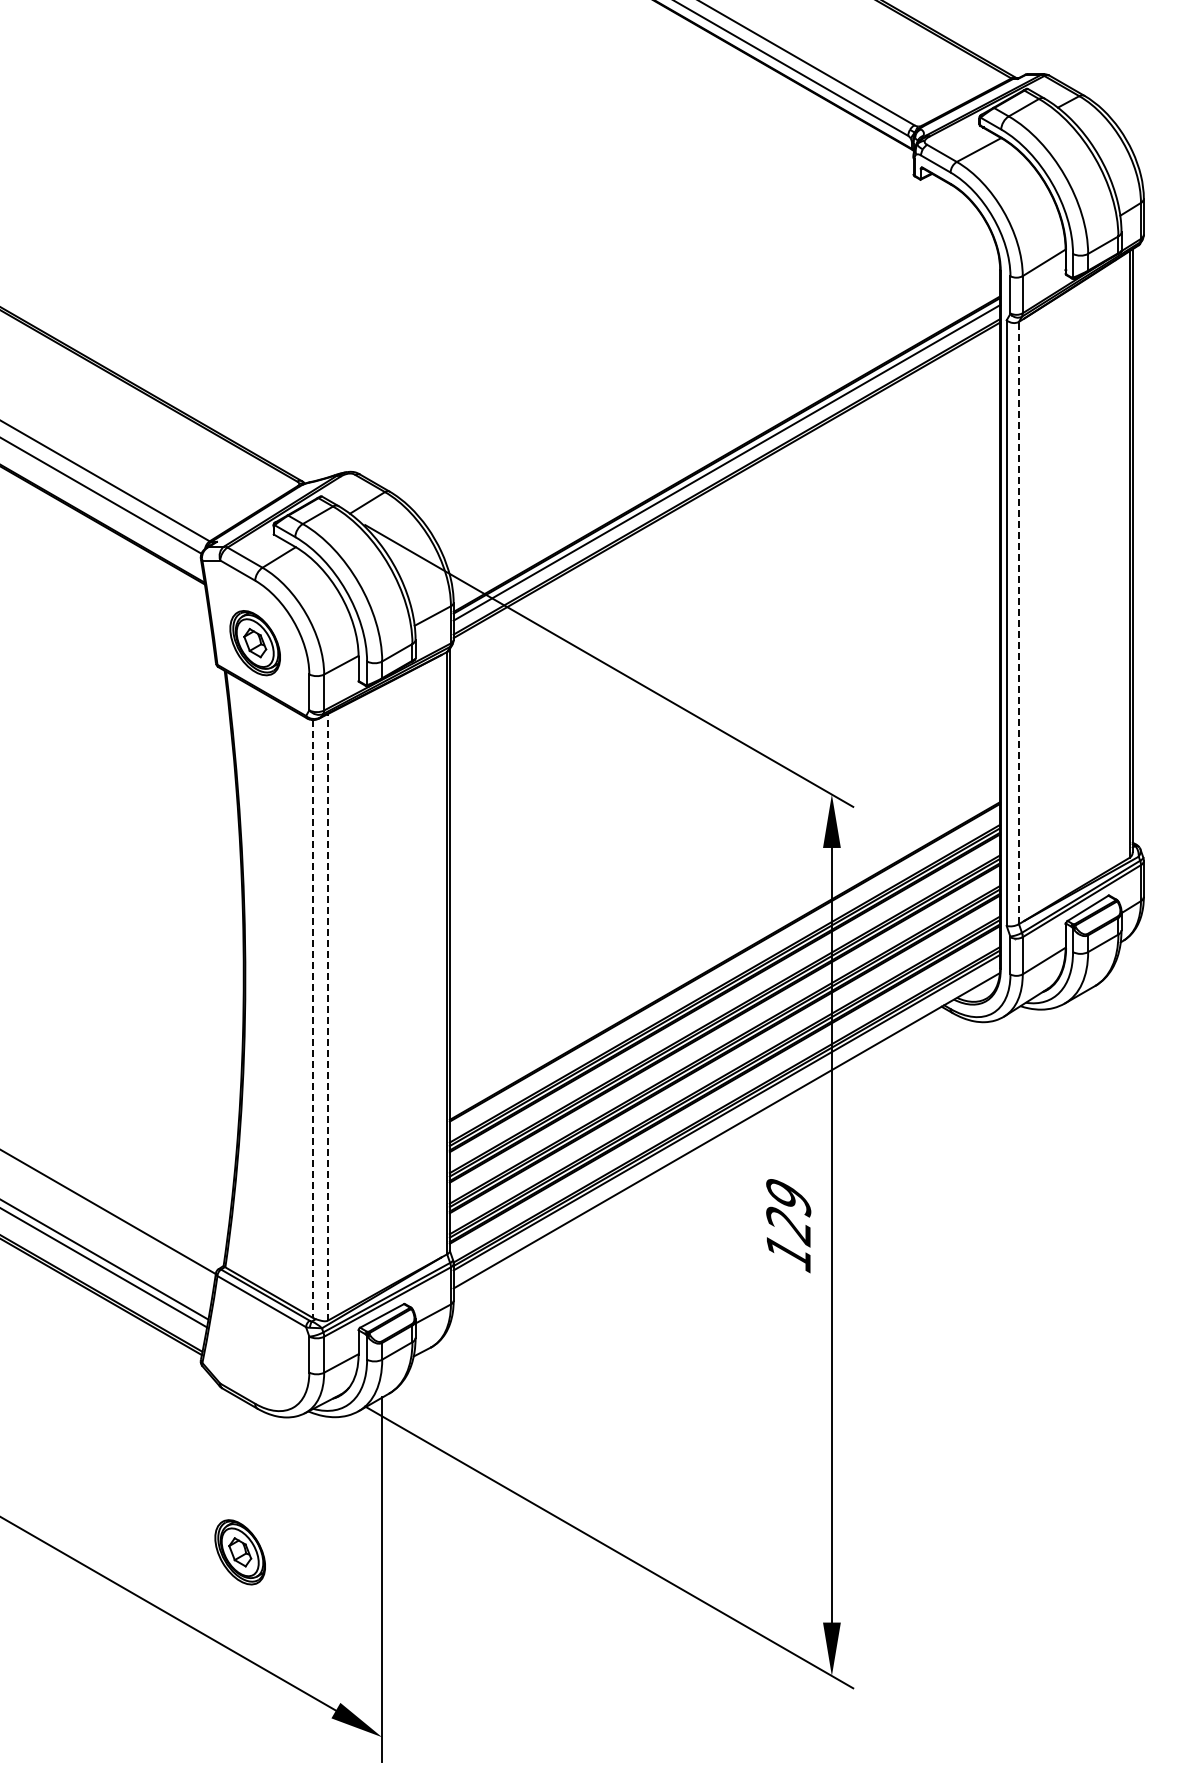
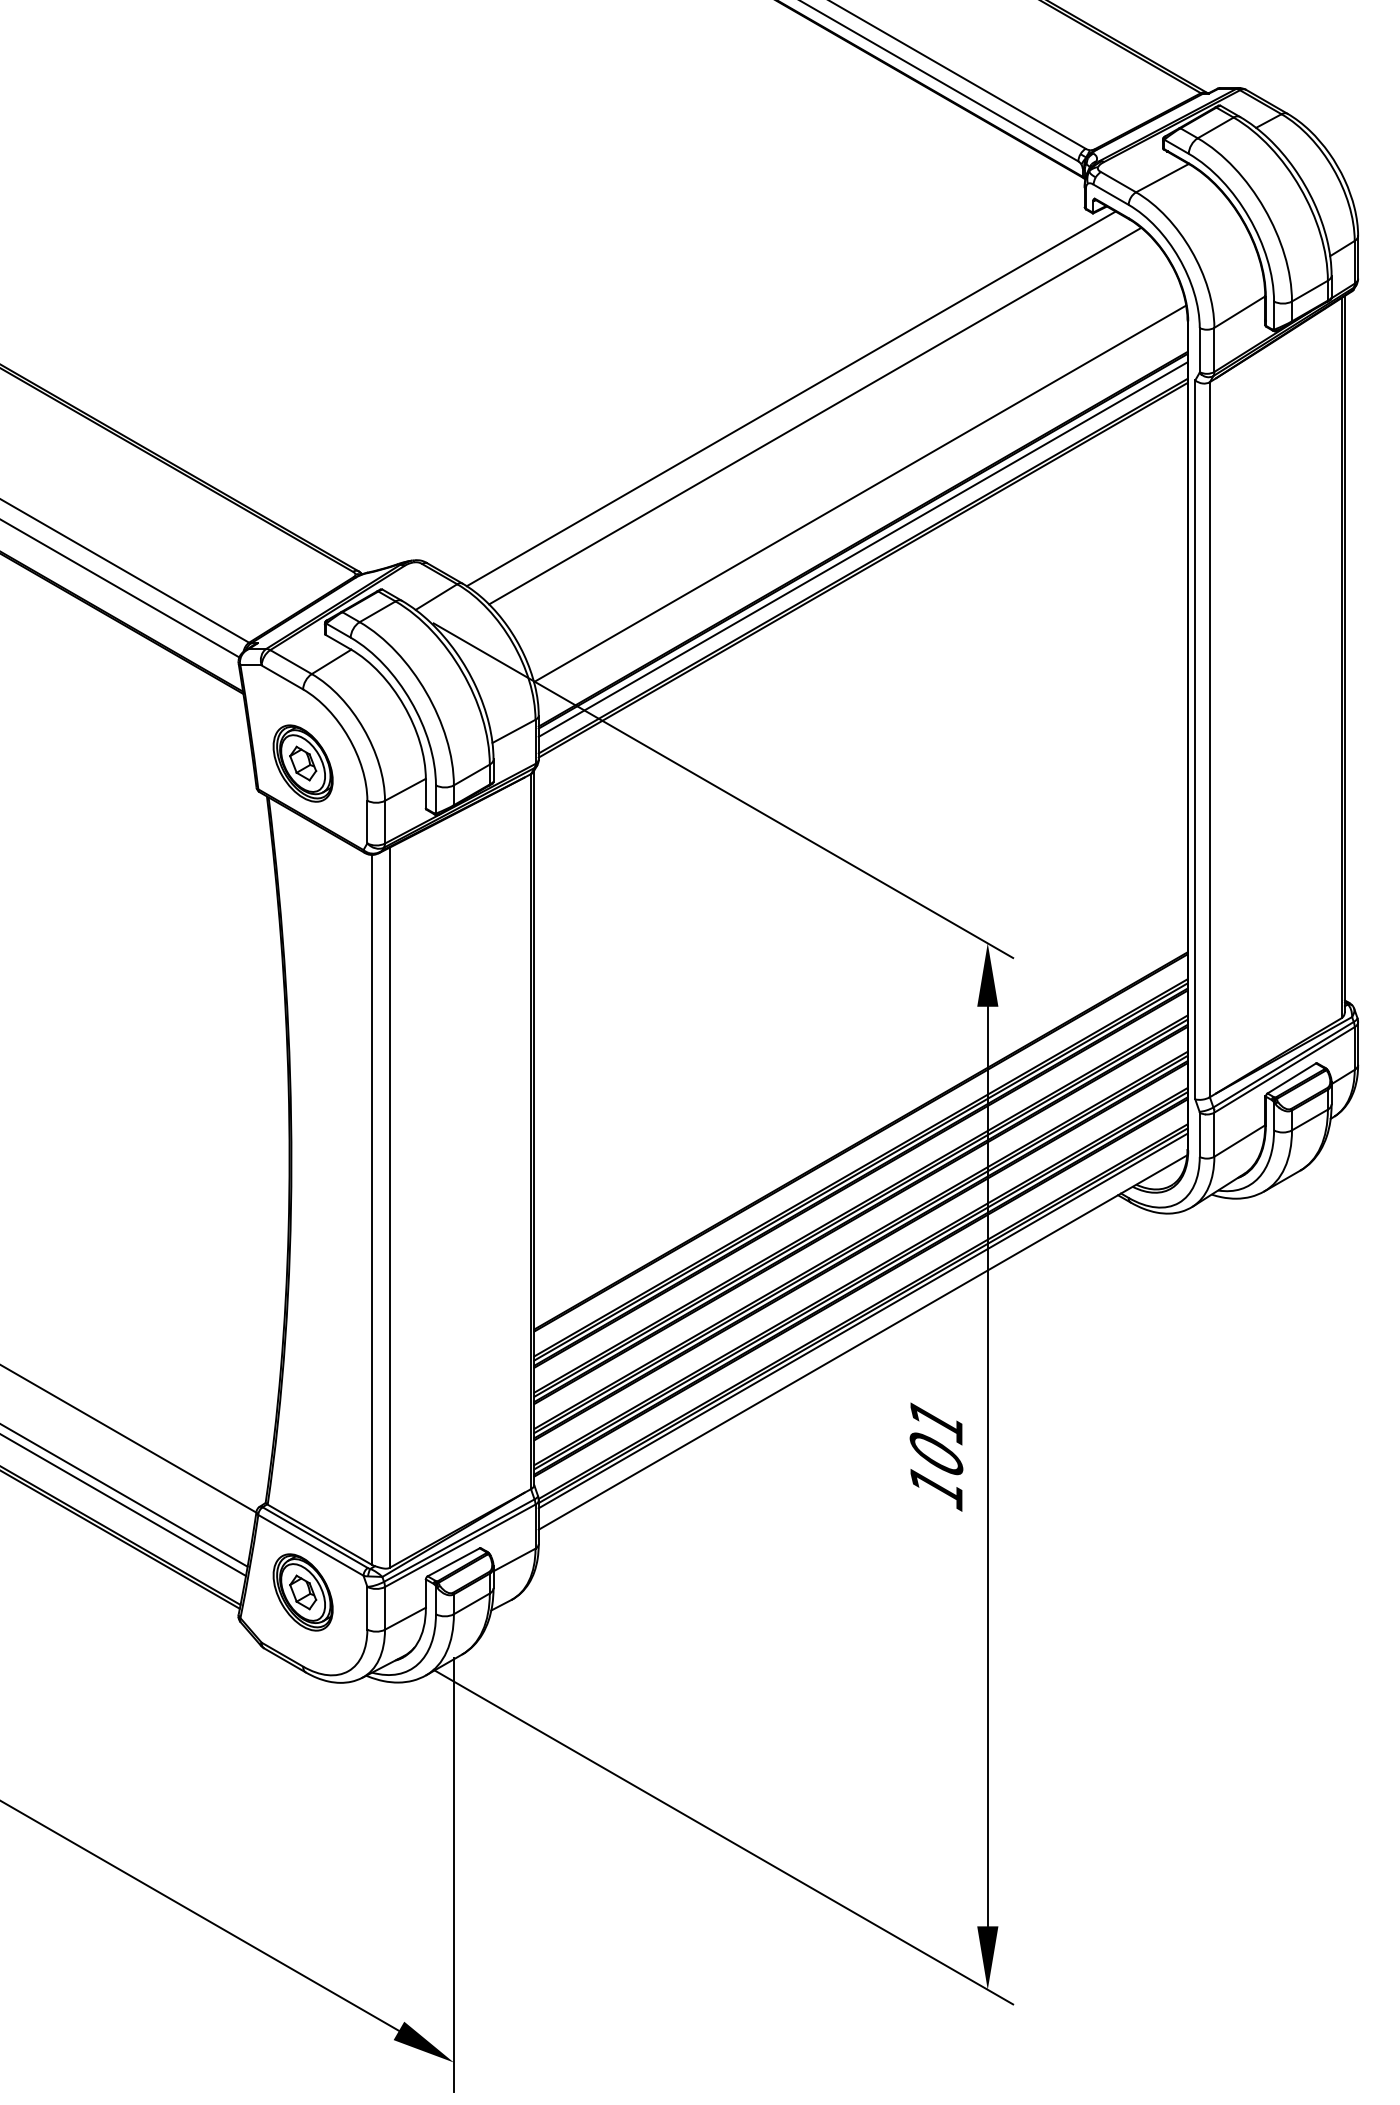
line: (666, 335) -> (791, 398), added
line: (686, 350) -> (815, 416), added
line: (724, 415) -> (860, 493), added
line: (1018, 622) -> (1209, 739), dashed -> solid
line: (328, 1016) -> (390, 1206), dashed -> solid
line: (313, 1019) -> (372, 1210), dashed -> solid
text: (788, 1213) -> (936, 1440), 129 -> 101
part: (239, 1552) -> (302, 1592), moved

